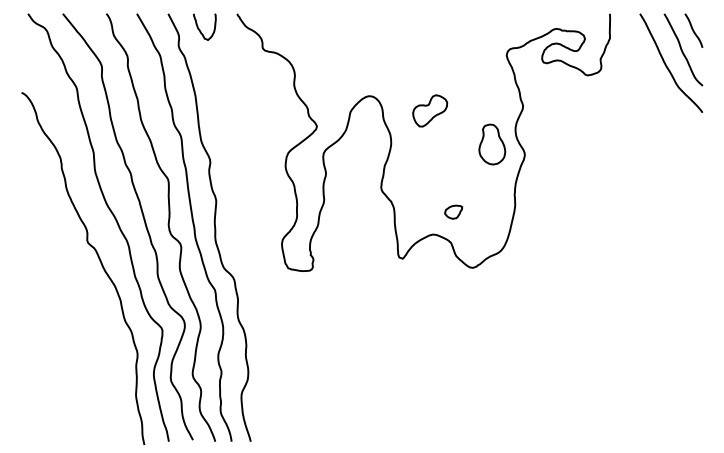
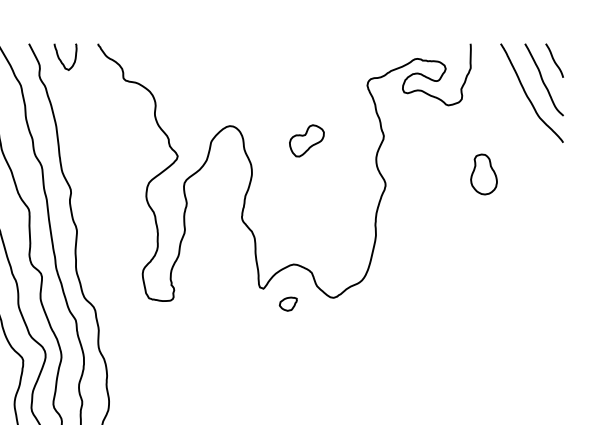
part: (430, 110) -> (307, 140), moved
part: (492, 144) -> (484, 174), moved
part: (453, 211) -> (288, 303), moved

